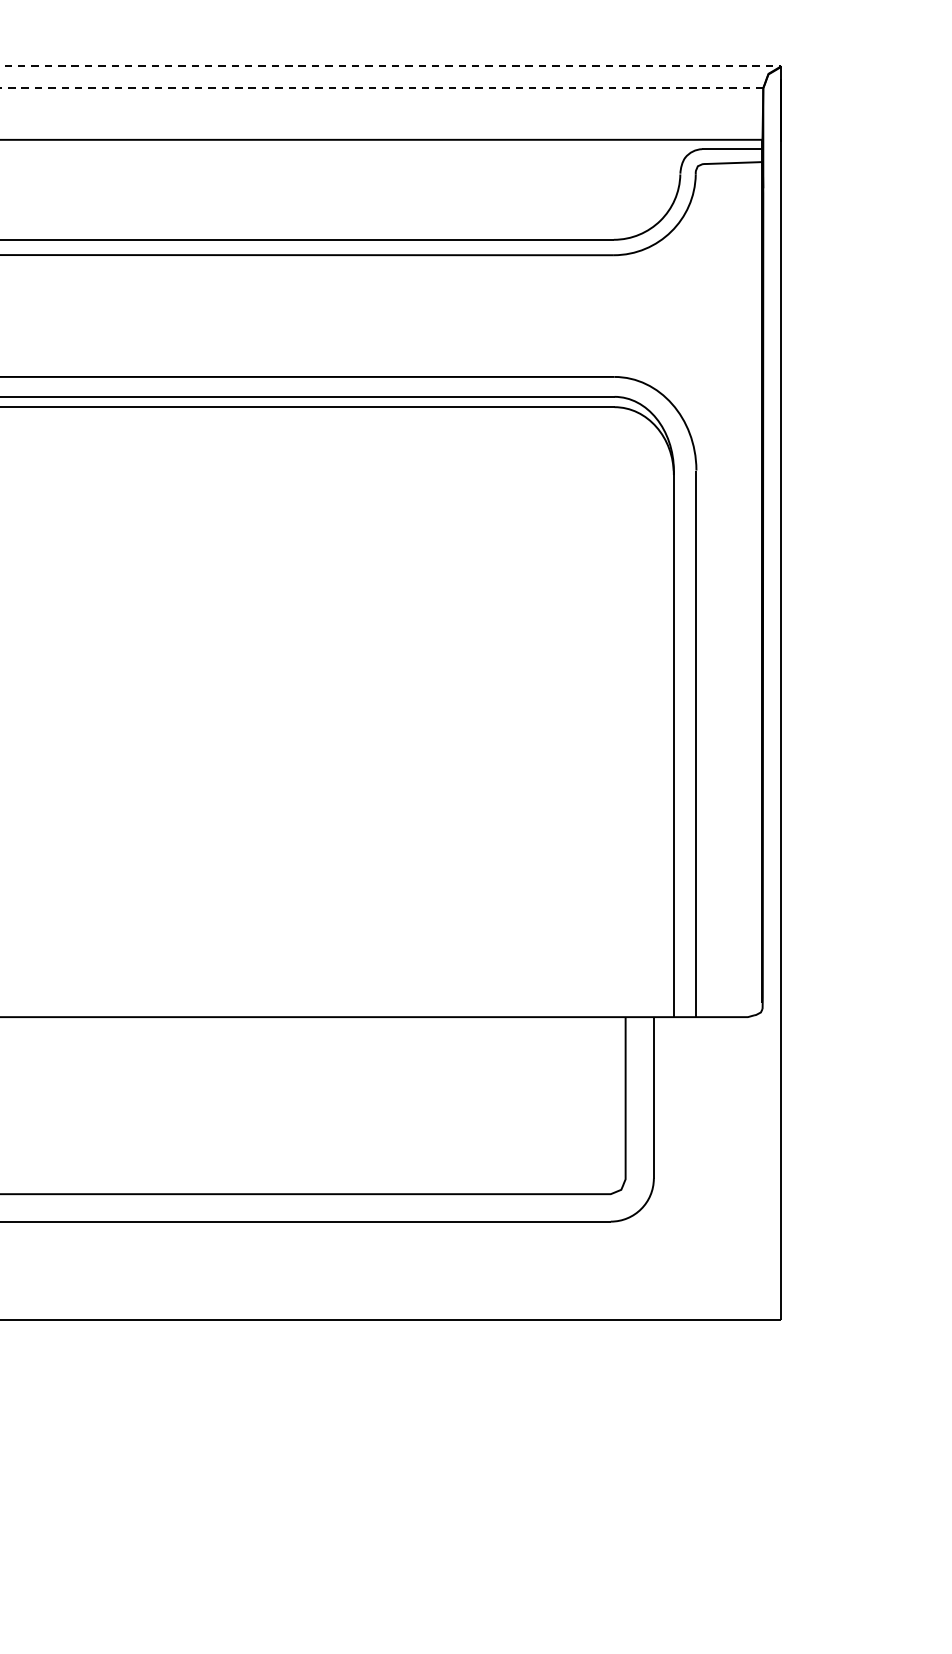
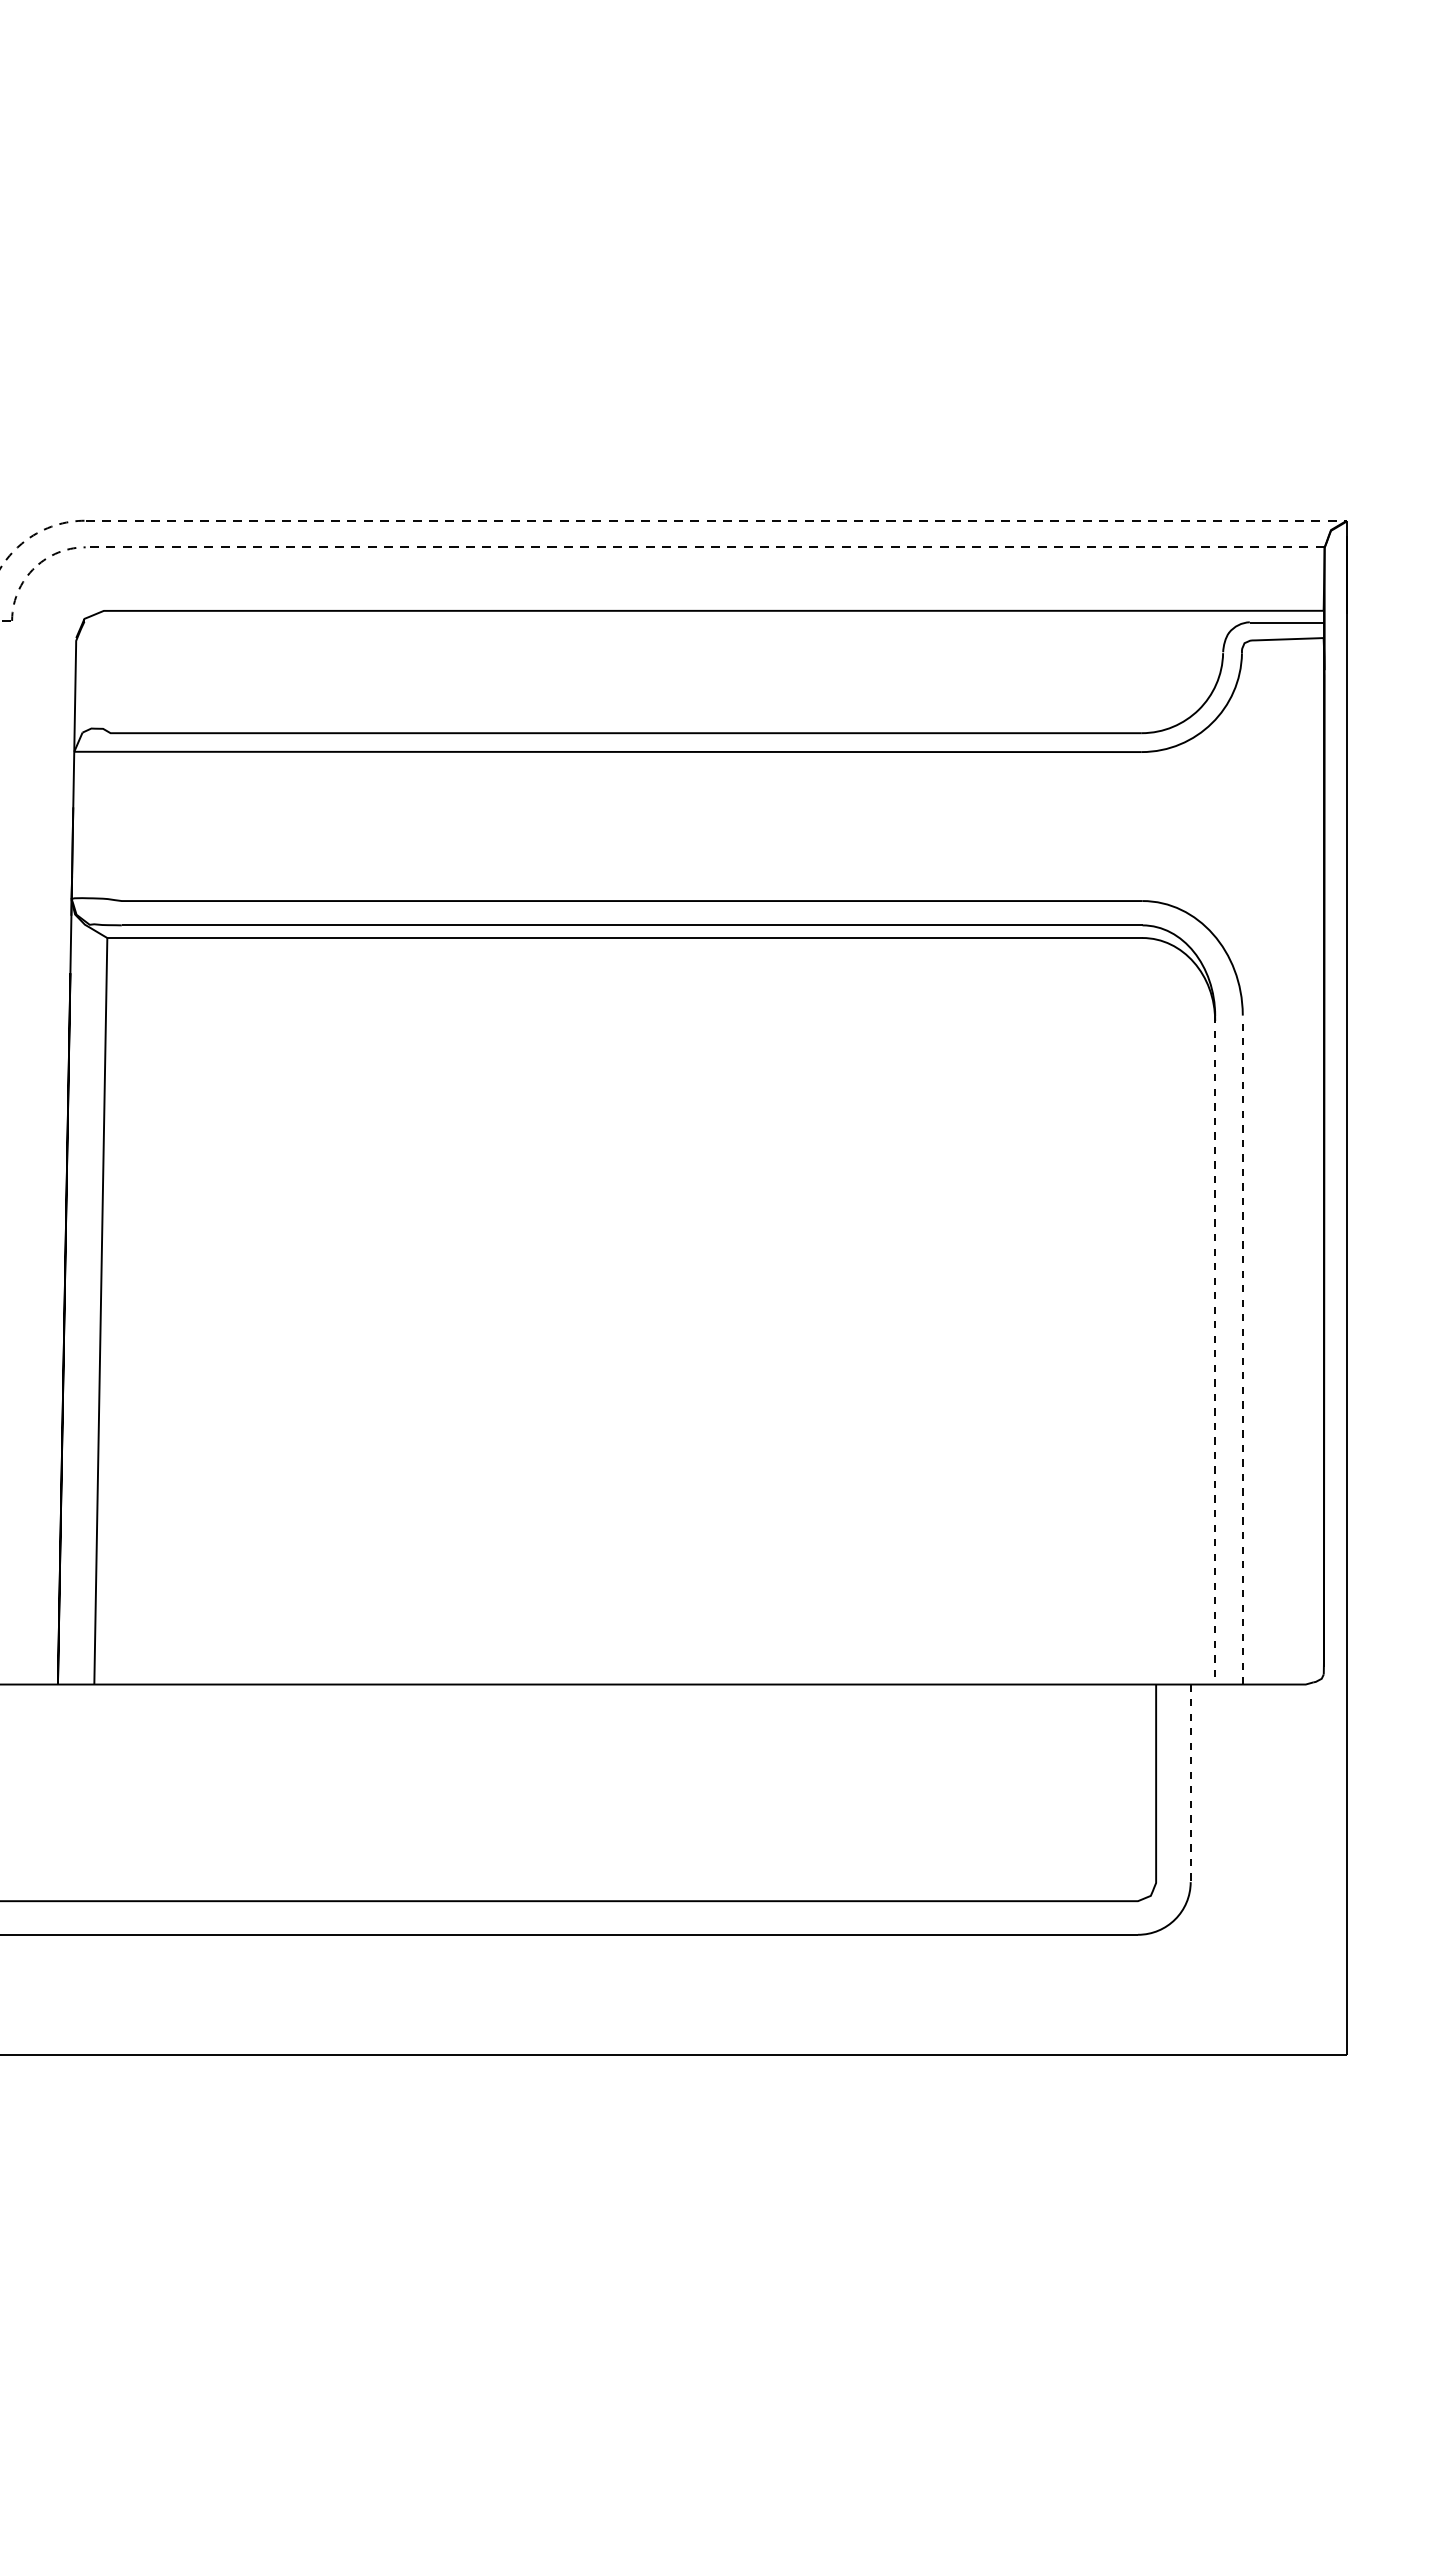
line: (696, 743) -> (1242, 1349), solid -> dashed
line: (674, 744) -> (1215, 1350), solid -> dashed
line: (653, 1098) -> (1190, 1783), solid -> dashed

